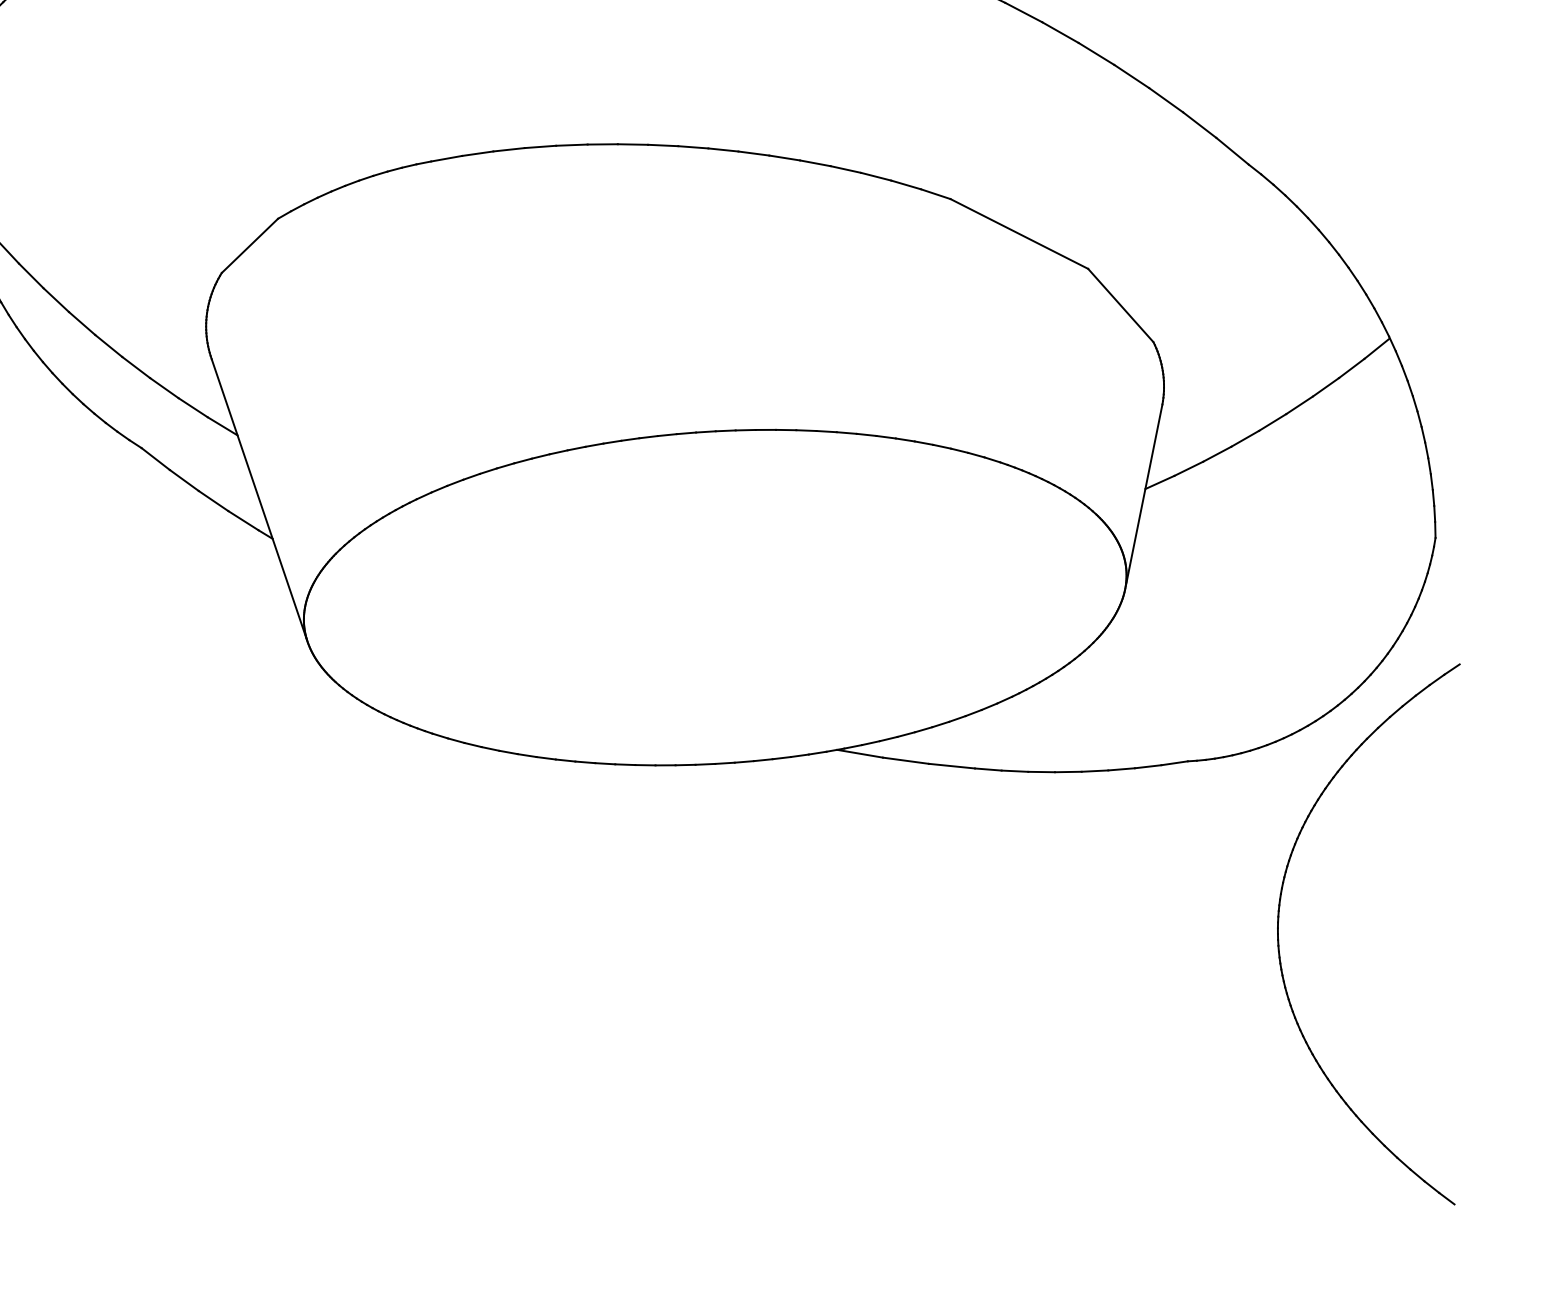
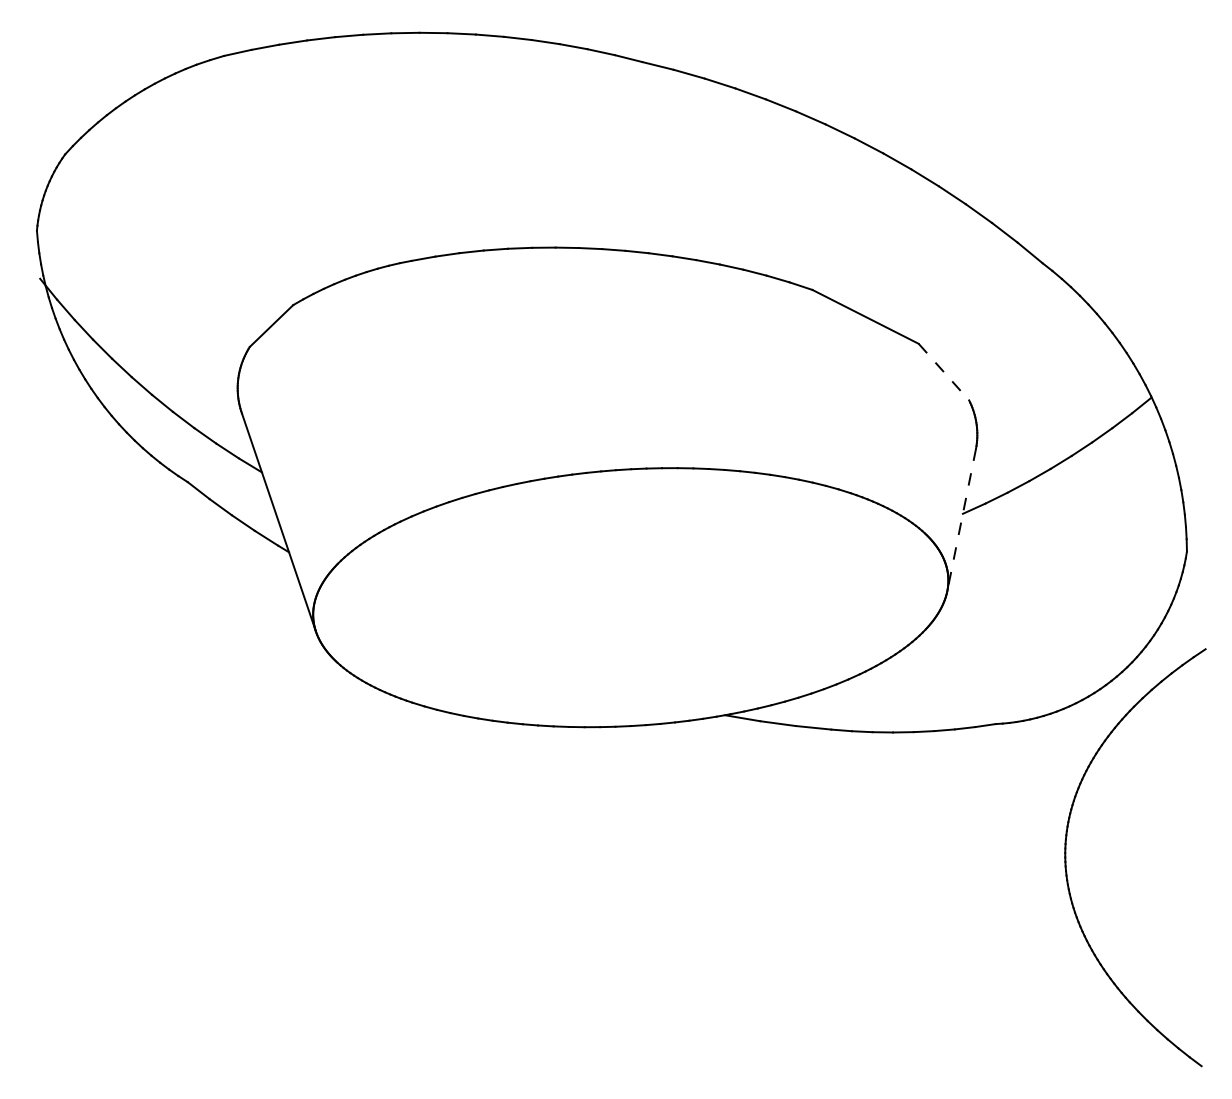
line: (1120, 306) -> (943, 372), solid -> dashed
line: (1144, 495) -> (962, 518), solid -> dashed

